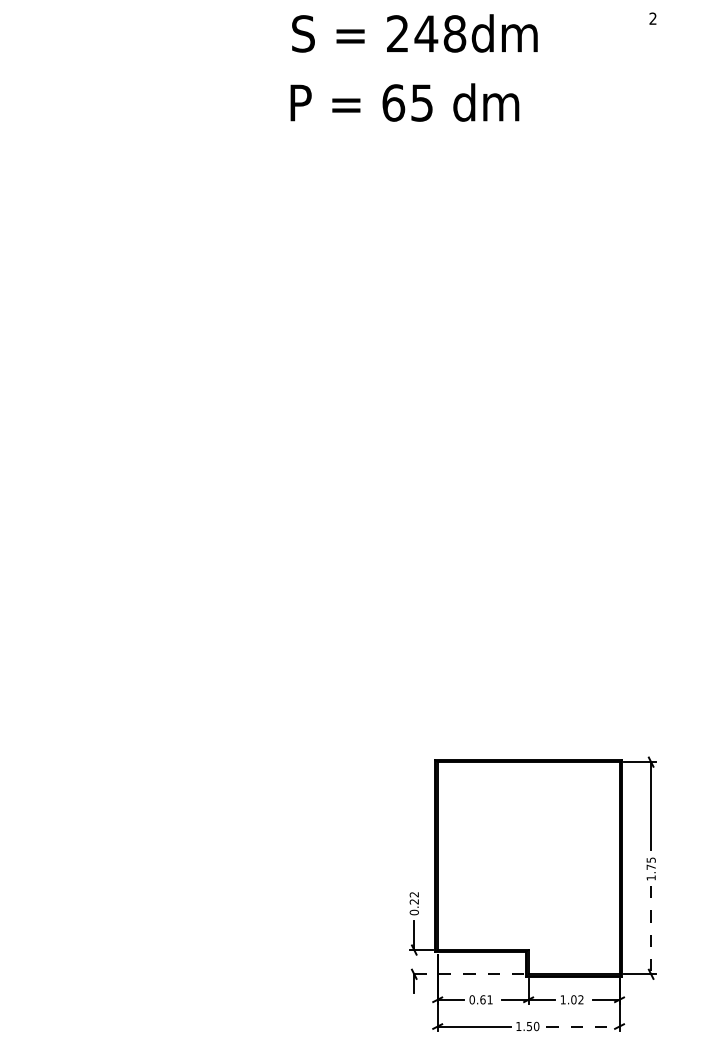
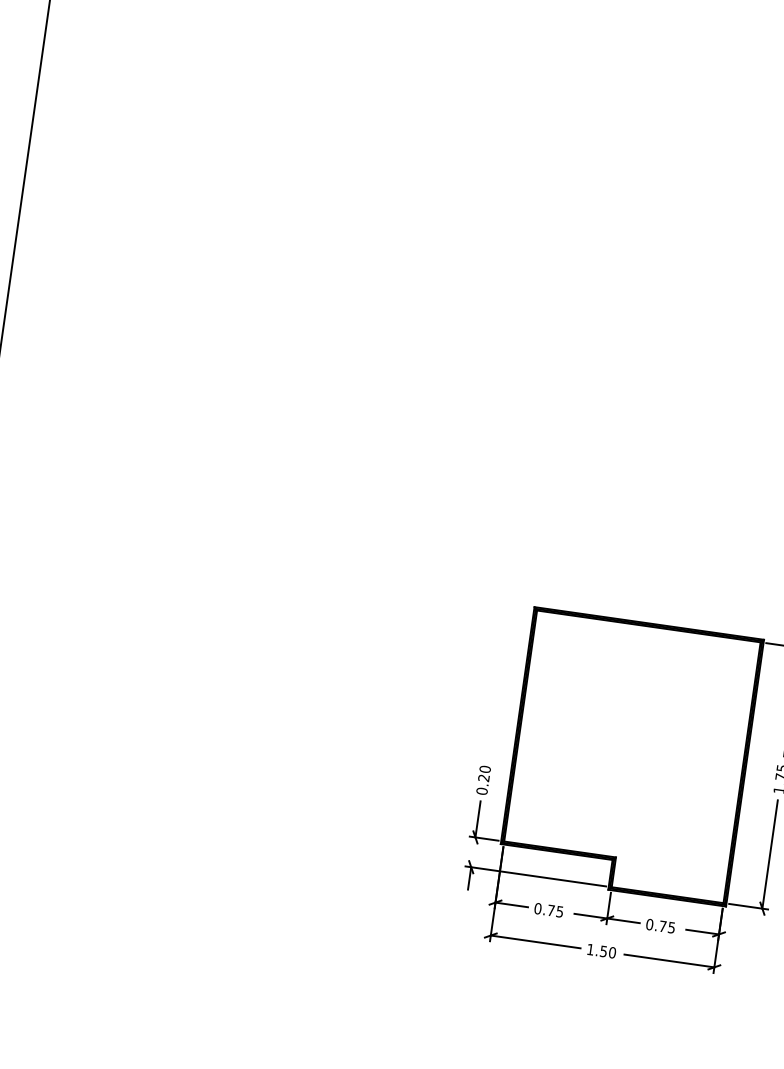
text: (413, 894) -> (484, 768), 0.22 -> 0.20
line: (651, 930) -> (770, 854), dashed -> solid
line: (466, 974) -> (535, 876), dashed -> solid
text: (486, 999) -> (555, 910), 0.61 -> 0.75
text: (571, 999) -> (660, 925), 1.02 -> 0.75
line: (582, 1026) -> (668, 960), dashed -> solid

